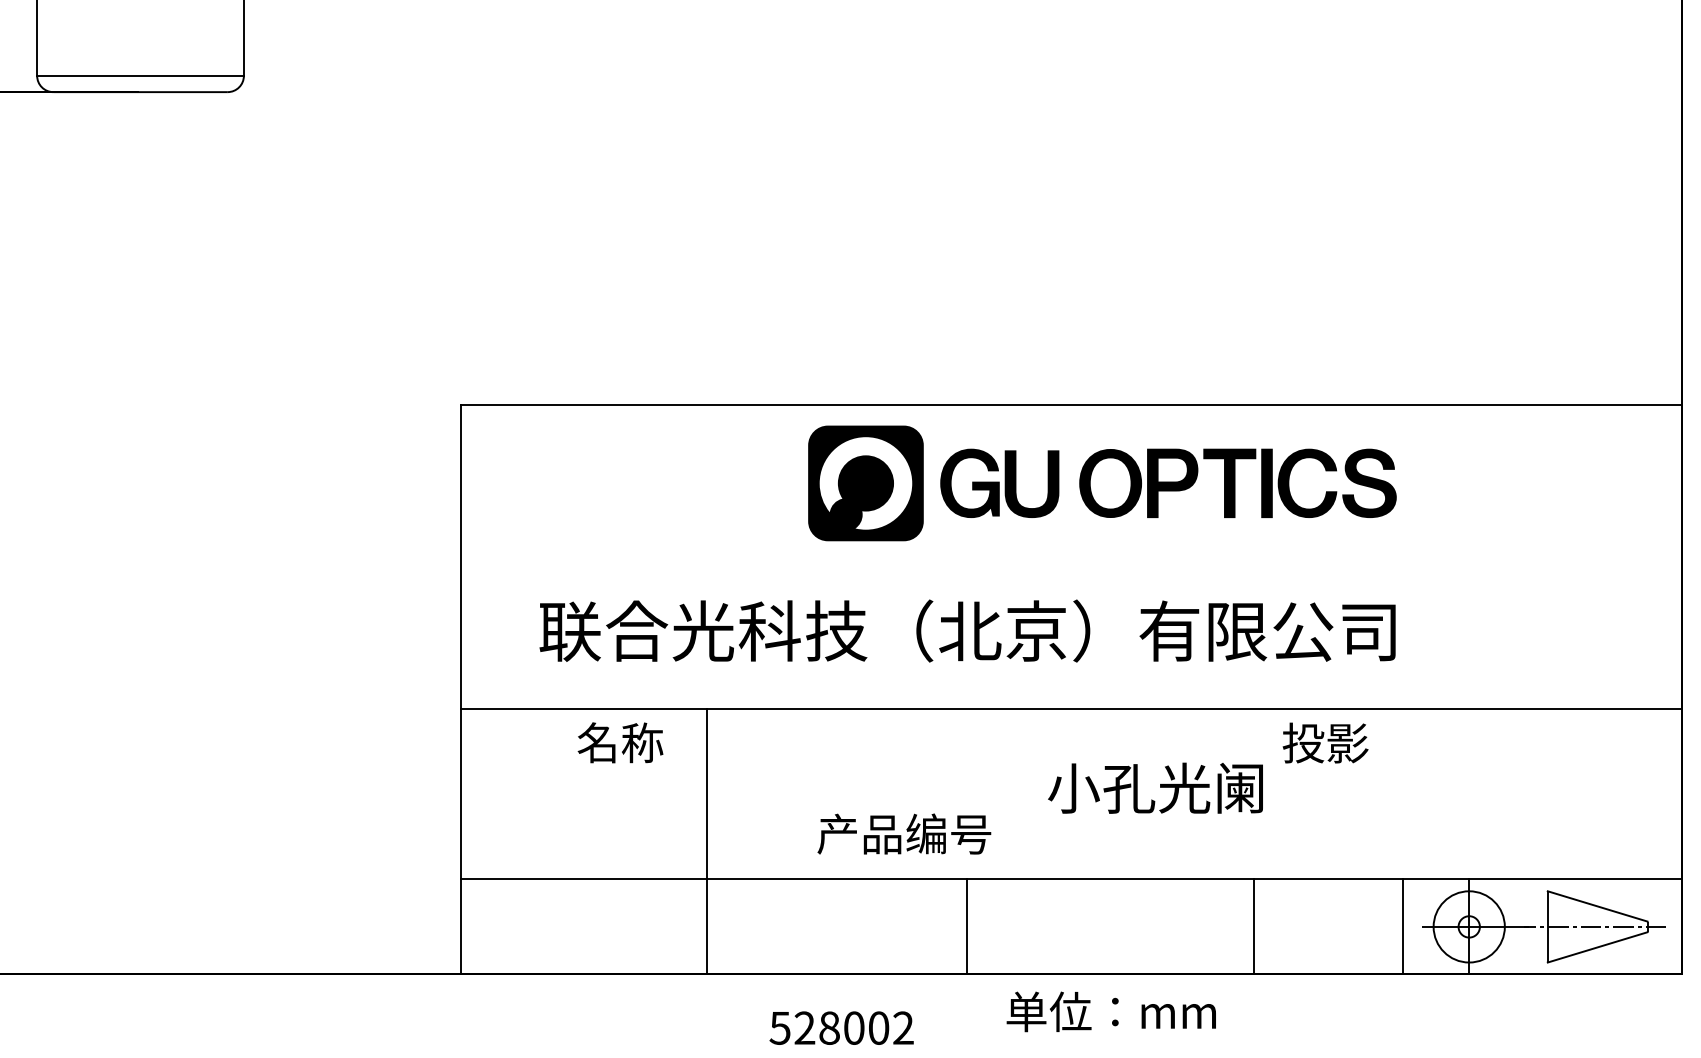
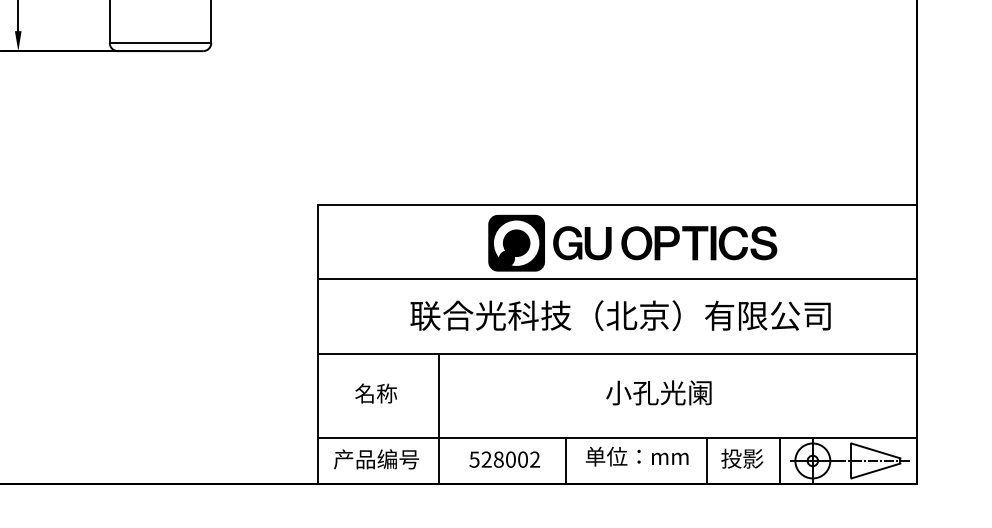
line: (1071, 557) -> (617, 279), added
text: (967, 630) -> (620, 315), moved
text: (619, 742) -> (375, 393), moved
text: (1325, 742) -> (742, 458), moved
text: (904, 834) -> (376, 459), moved
text: (1110, 1011) -> (636, 456), moved
text: (841, 1027) -> (504, 459), moved

